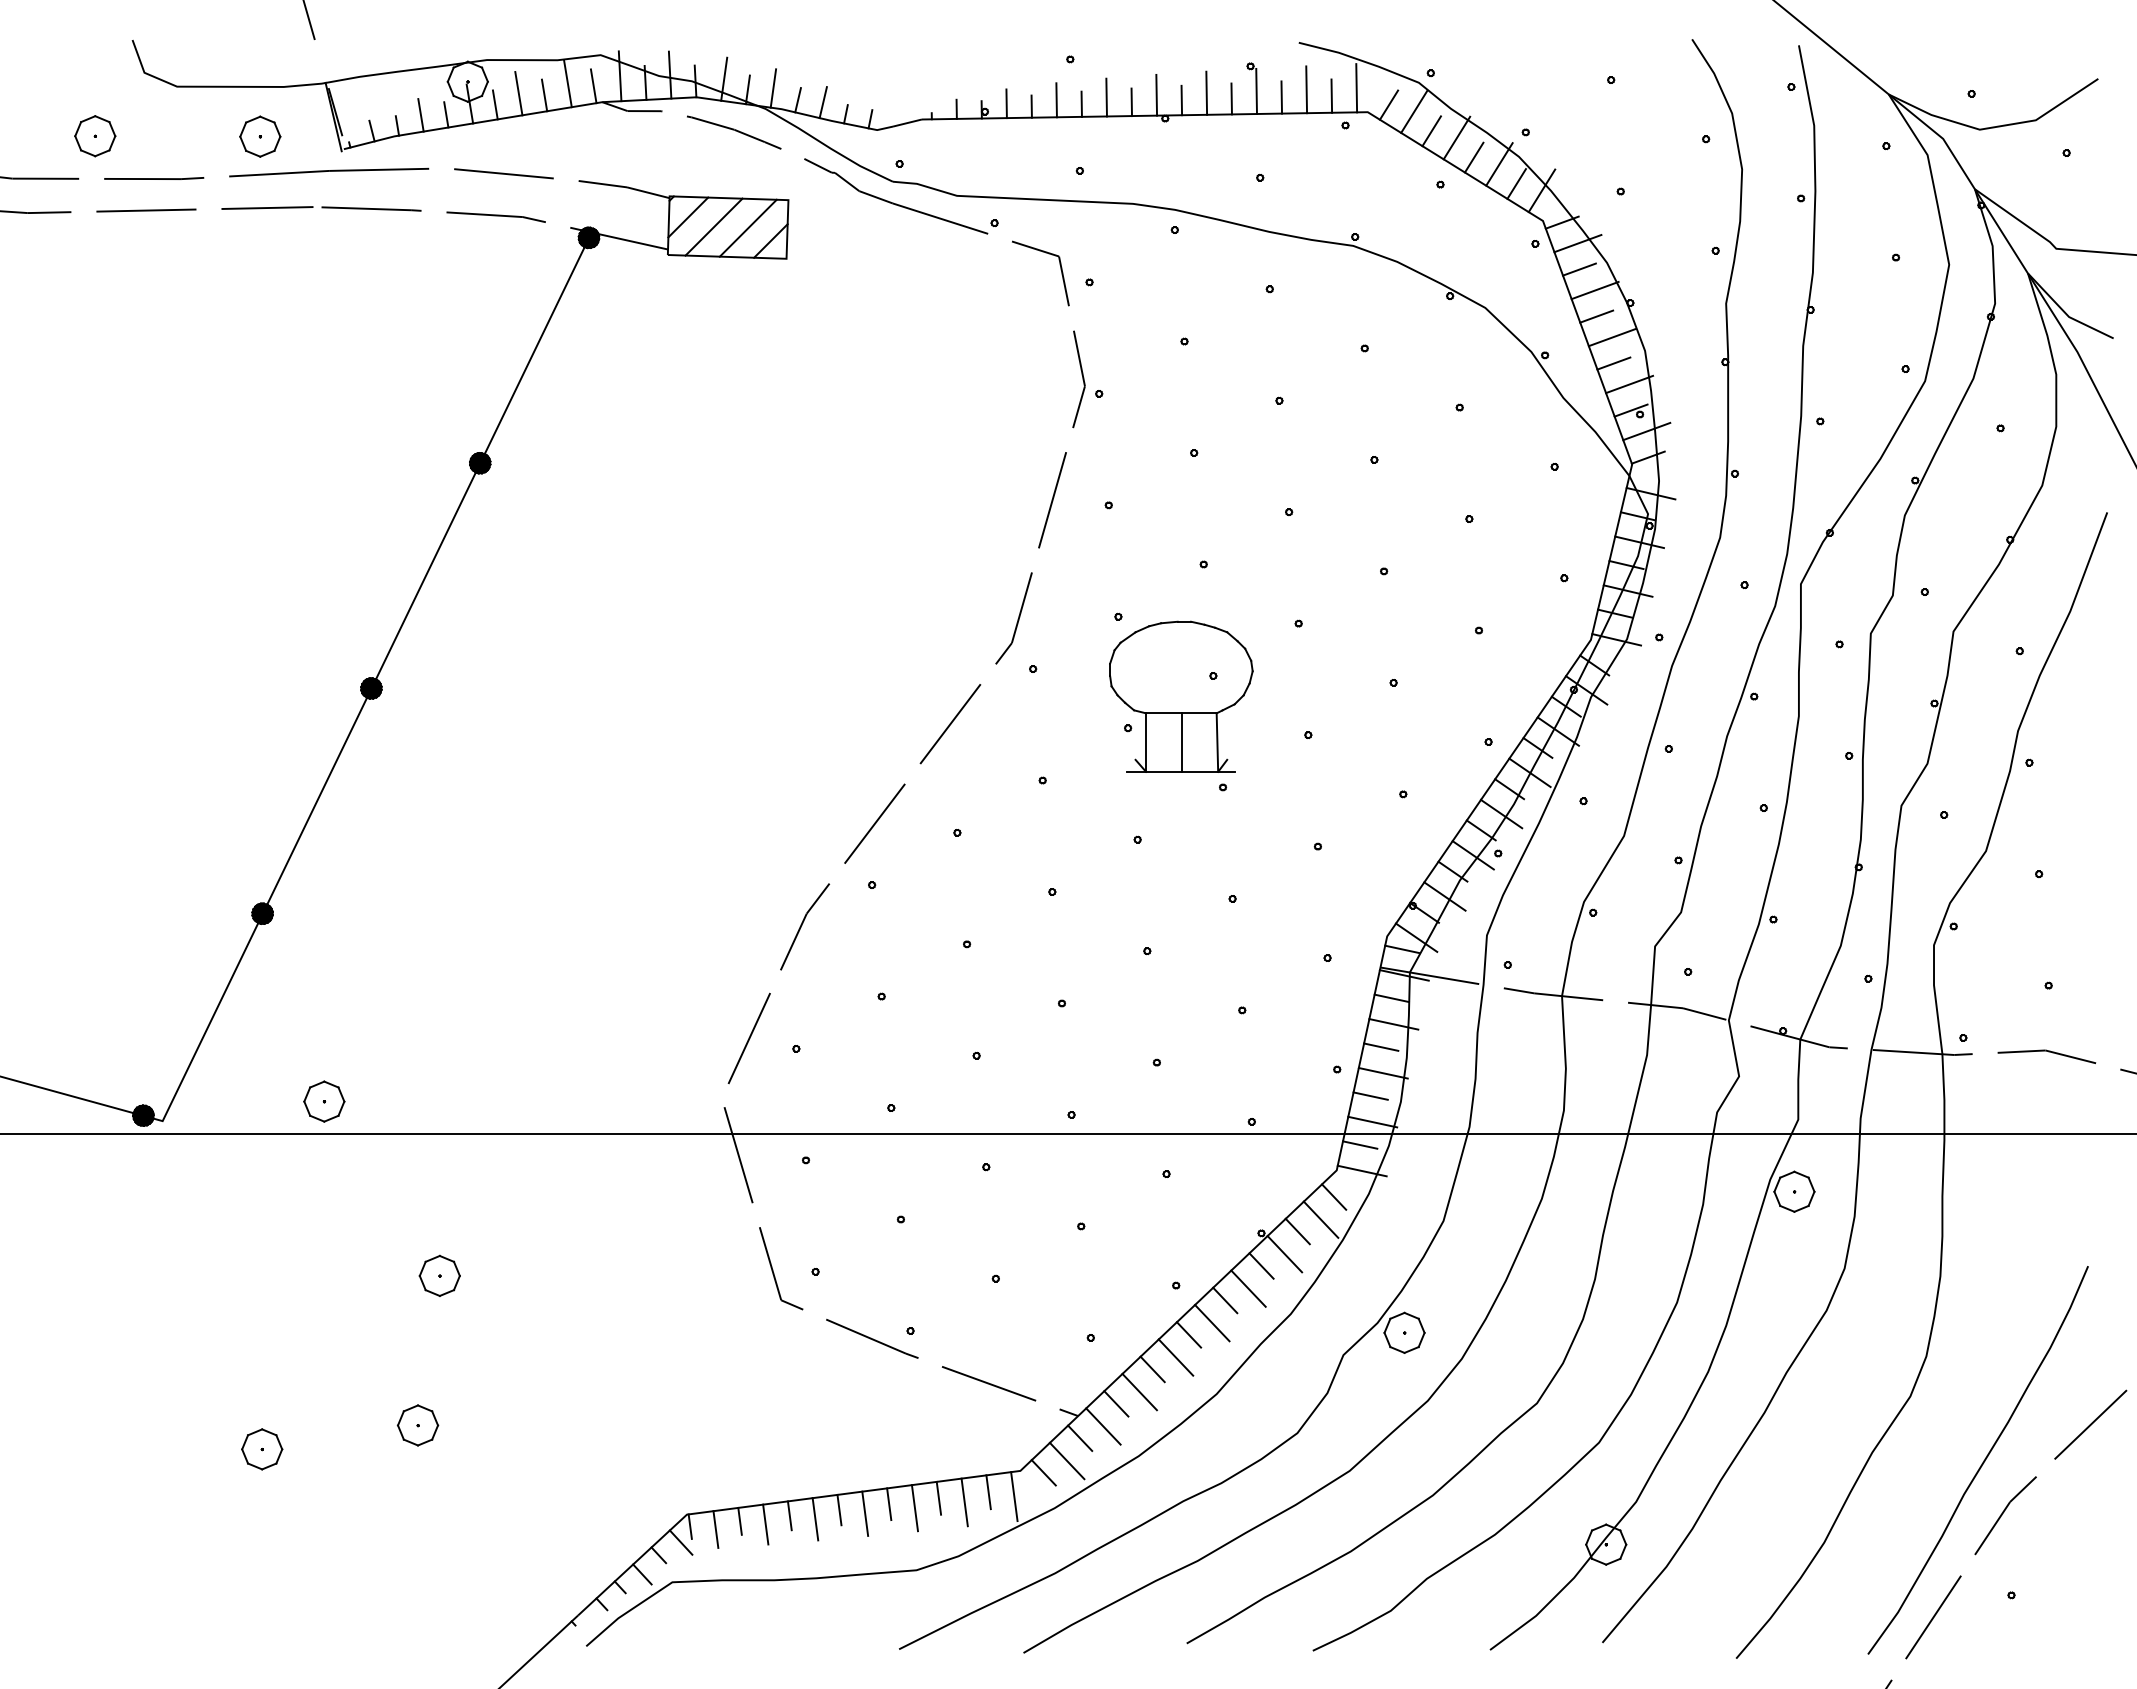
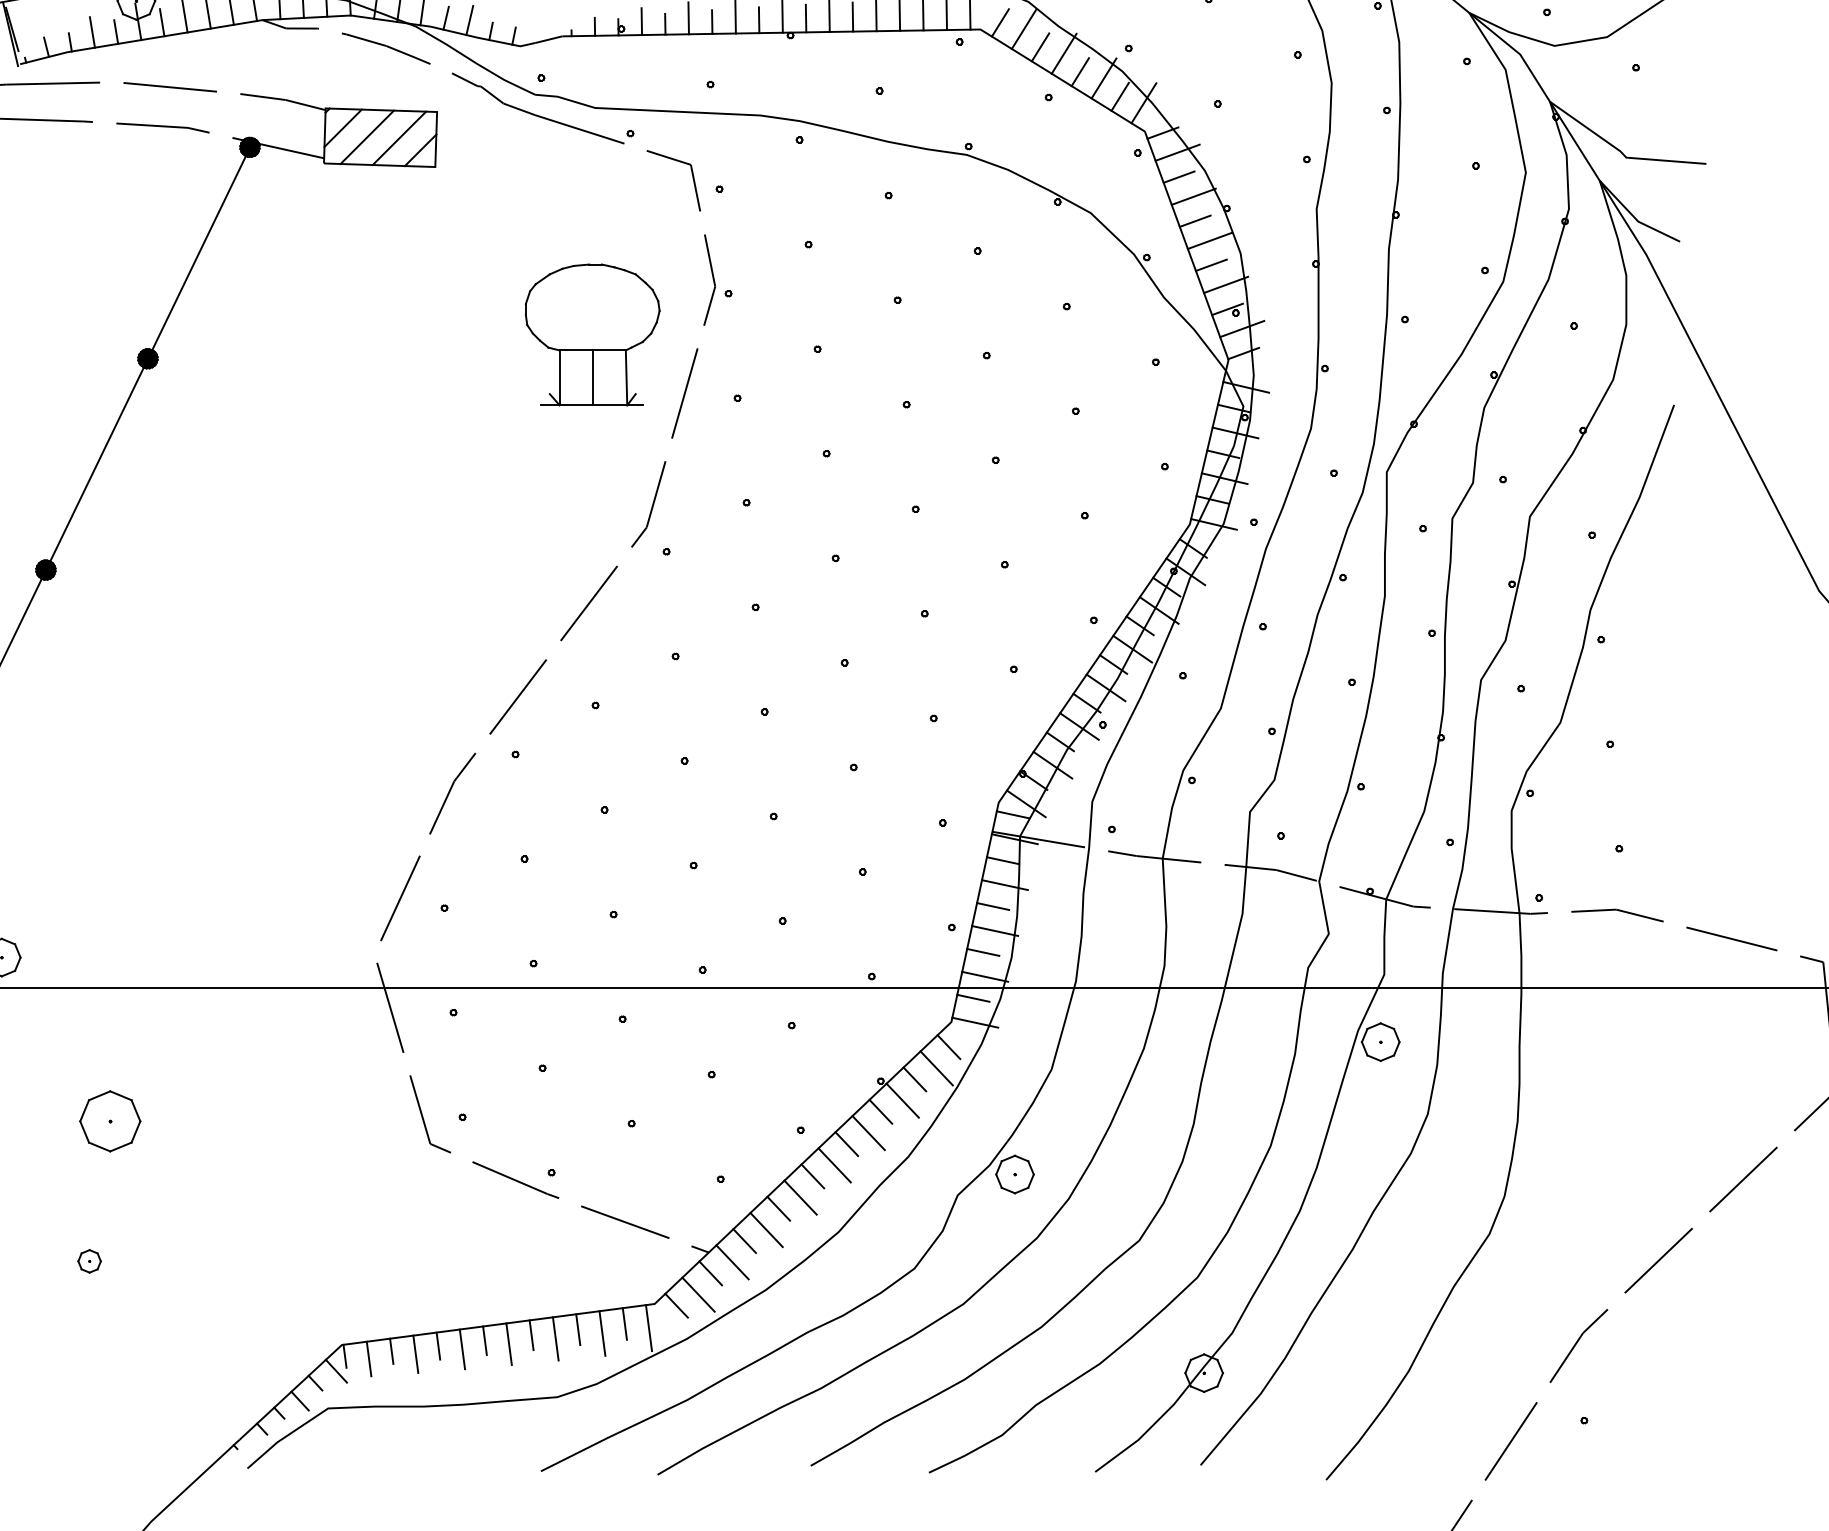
part: (1181, 696) -> (592, 334), moved
part: (439, 1275) -> (109, 1120), size x1.6
part: (417, 1425) -> (89, 1261), size x0.6
curve: (1981, 1463) -> (1556, 1297), removed

